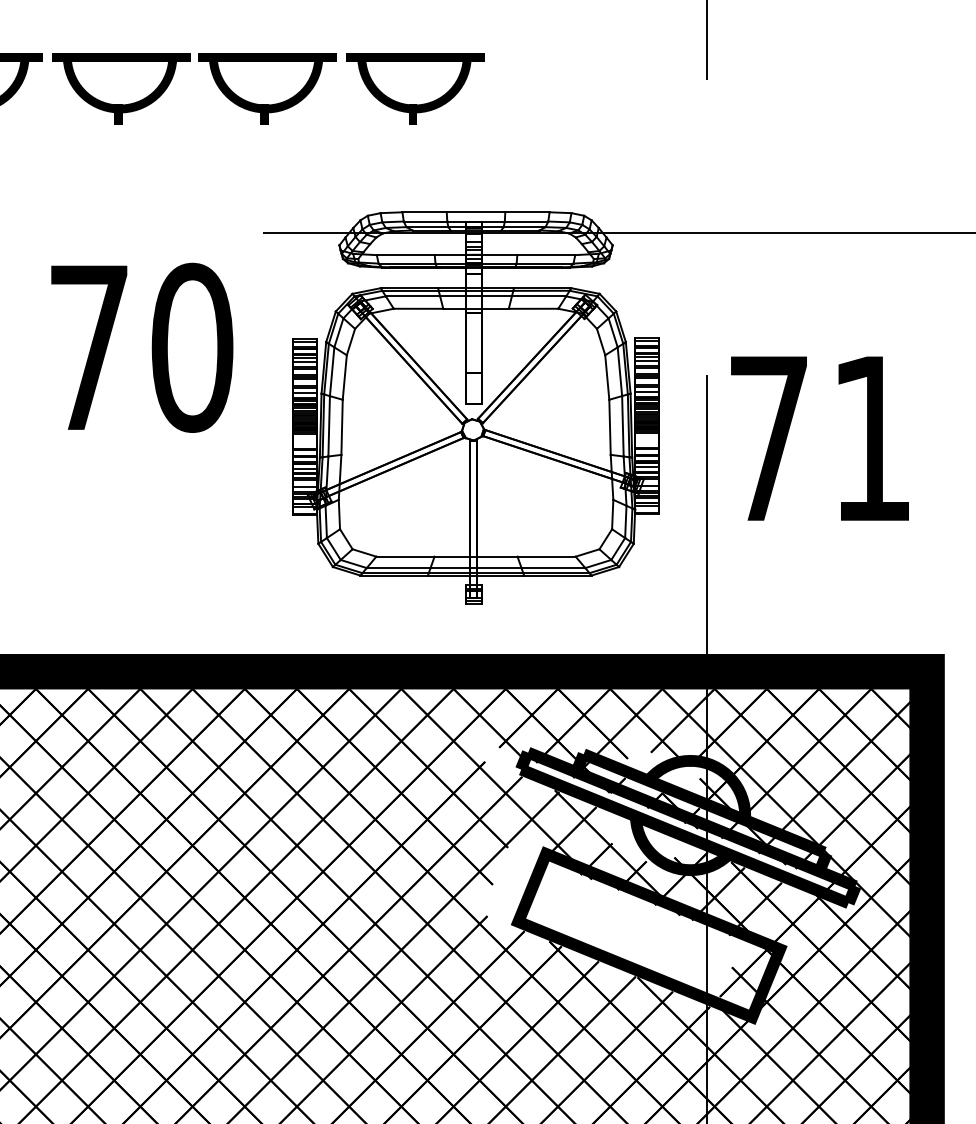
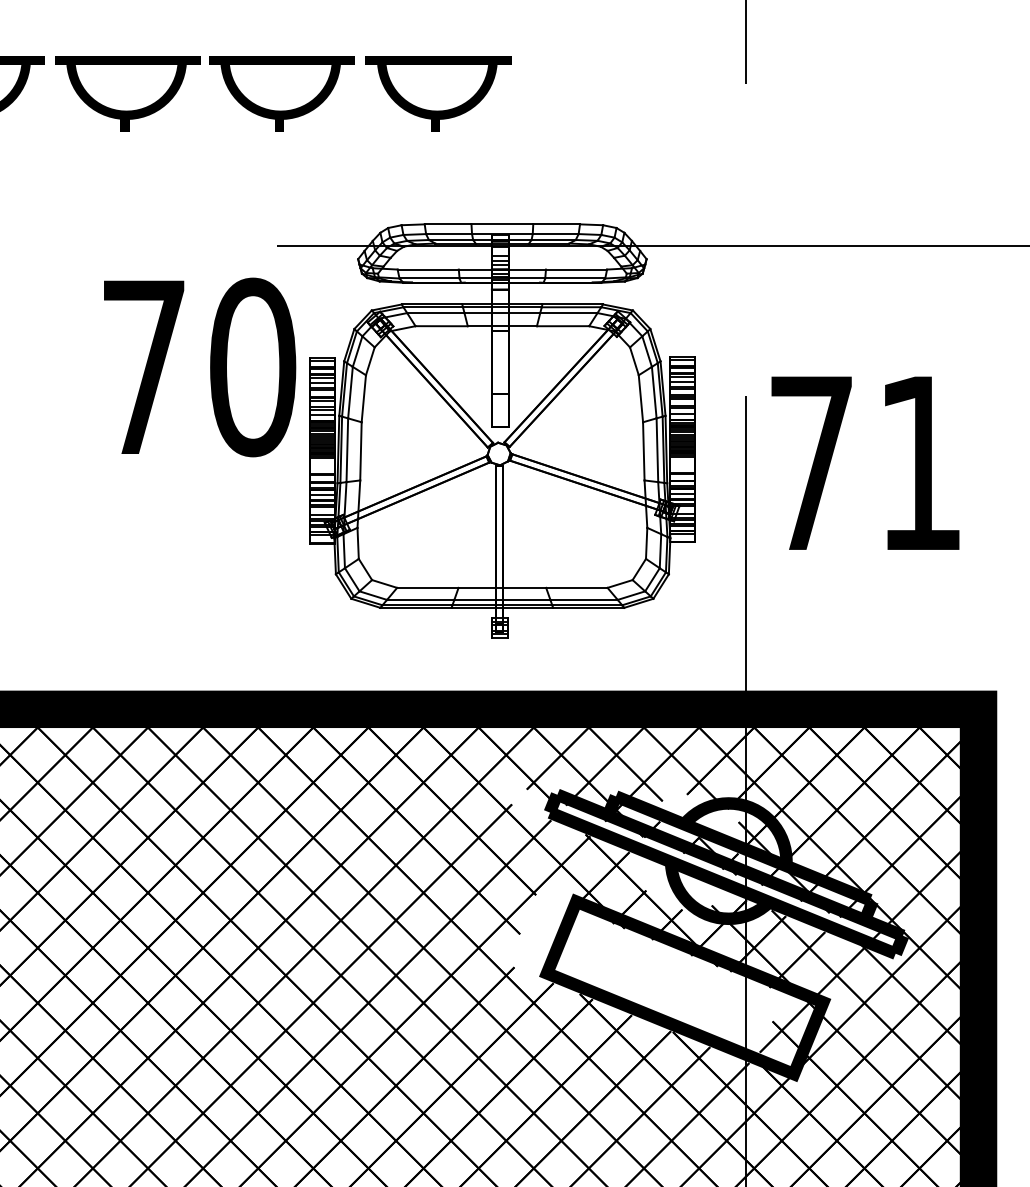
text: (142, 347) -> (200, 367), moved

